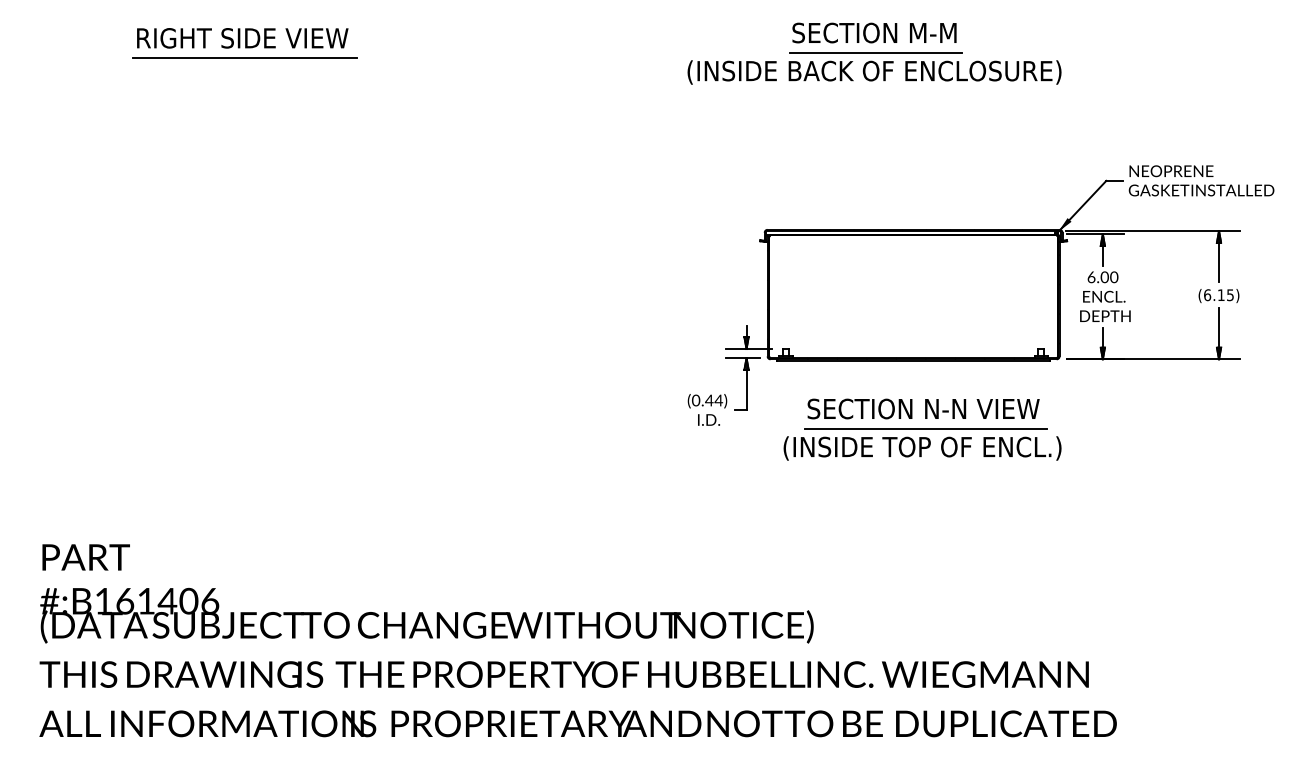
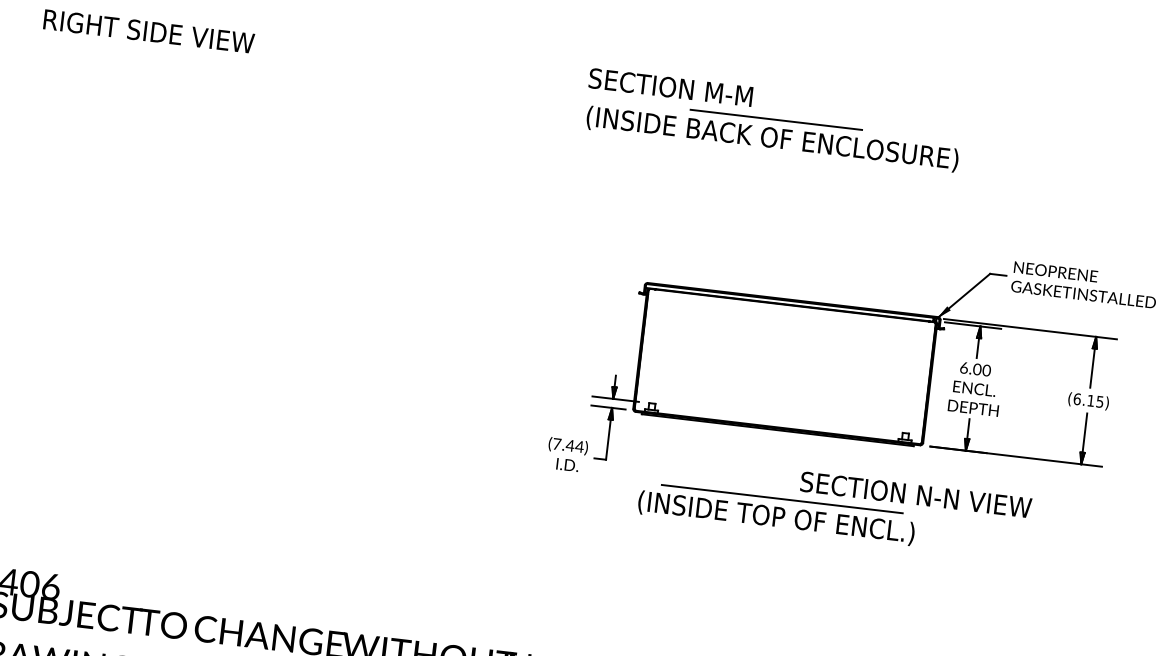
text: (874, 32) -> (670, 86), moved
line: (244, 58) -> (148, 51), removed
text: (696, 400) -> (557, 444), (0.44) -> (7.44)
text: (923, 408) -> (916, 494), moved

